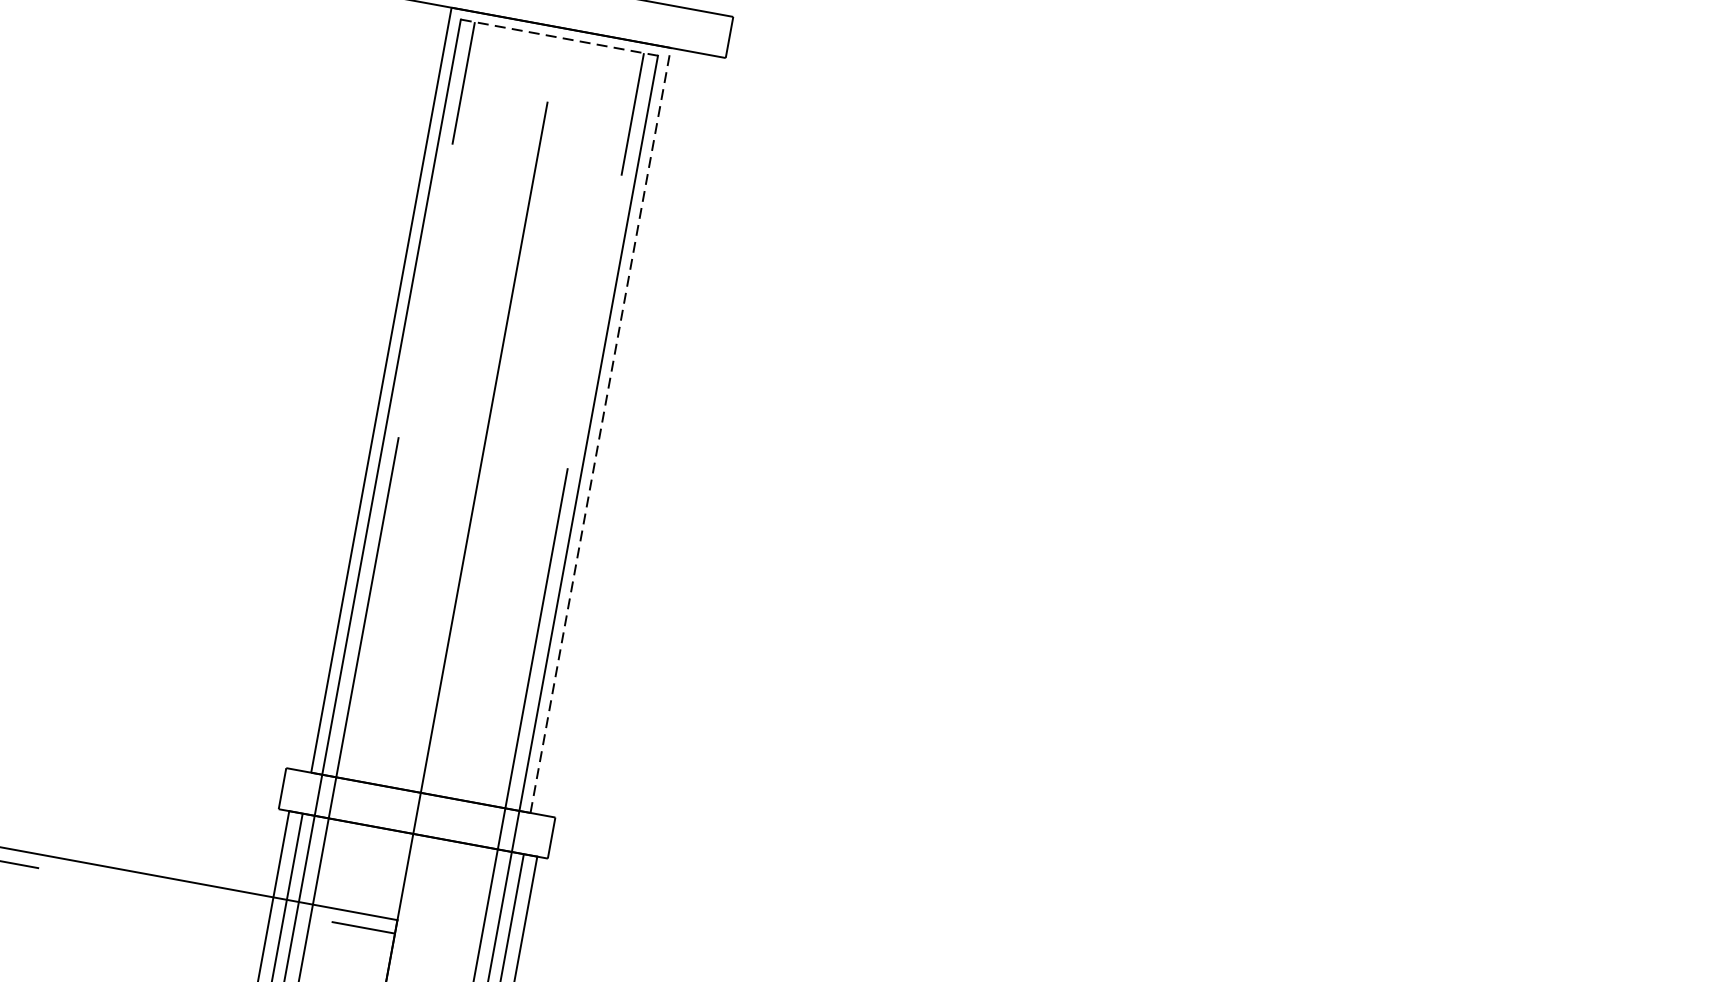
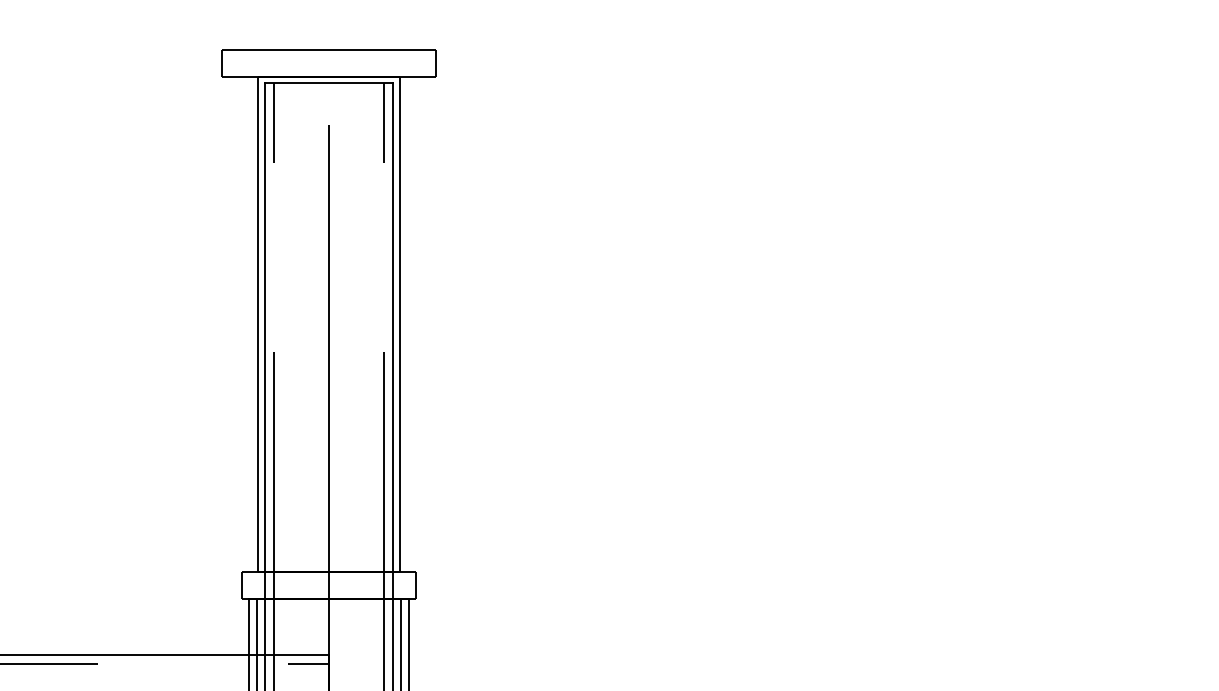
line: (558, 38) -> (328, 83), dashed -> solid
line: (601, 430) -> (400, 324), dashed -> solid

